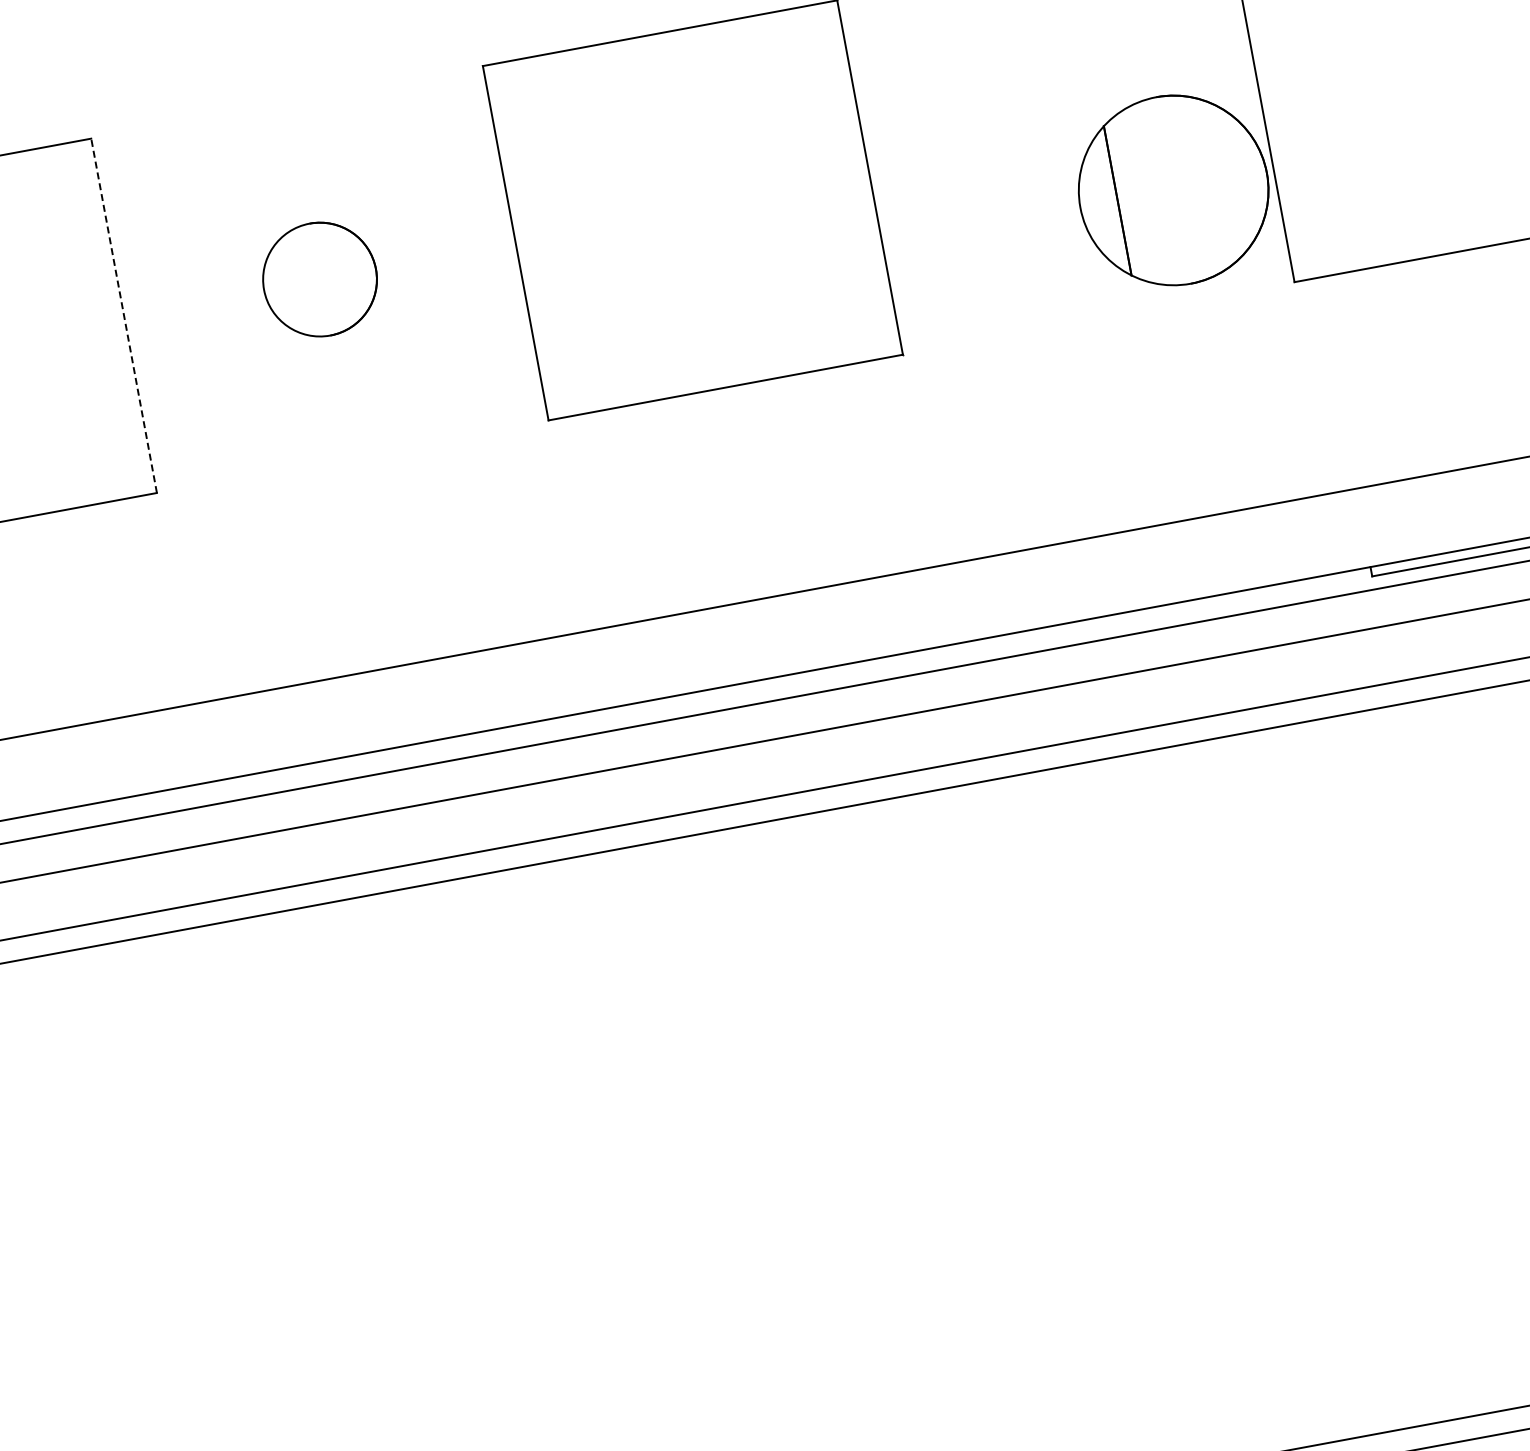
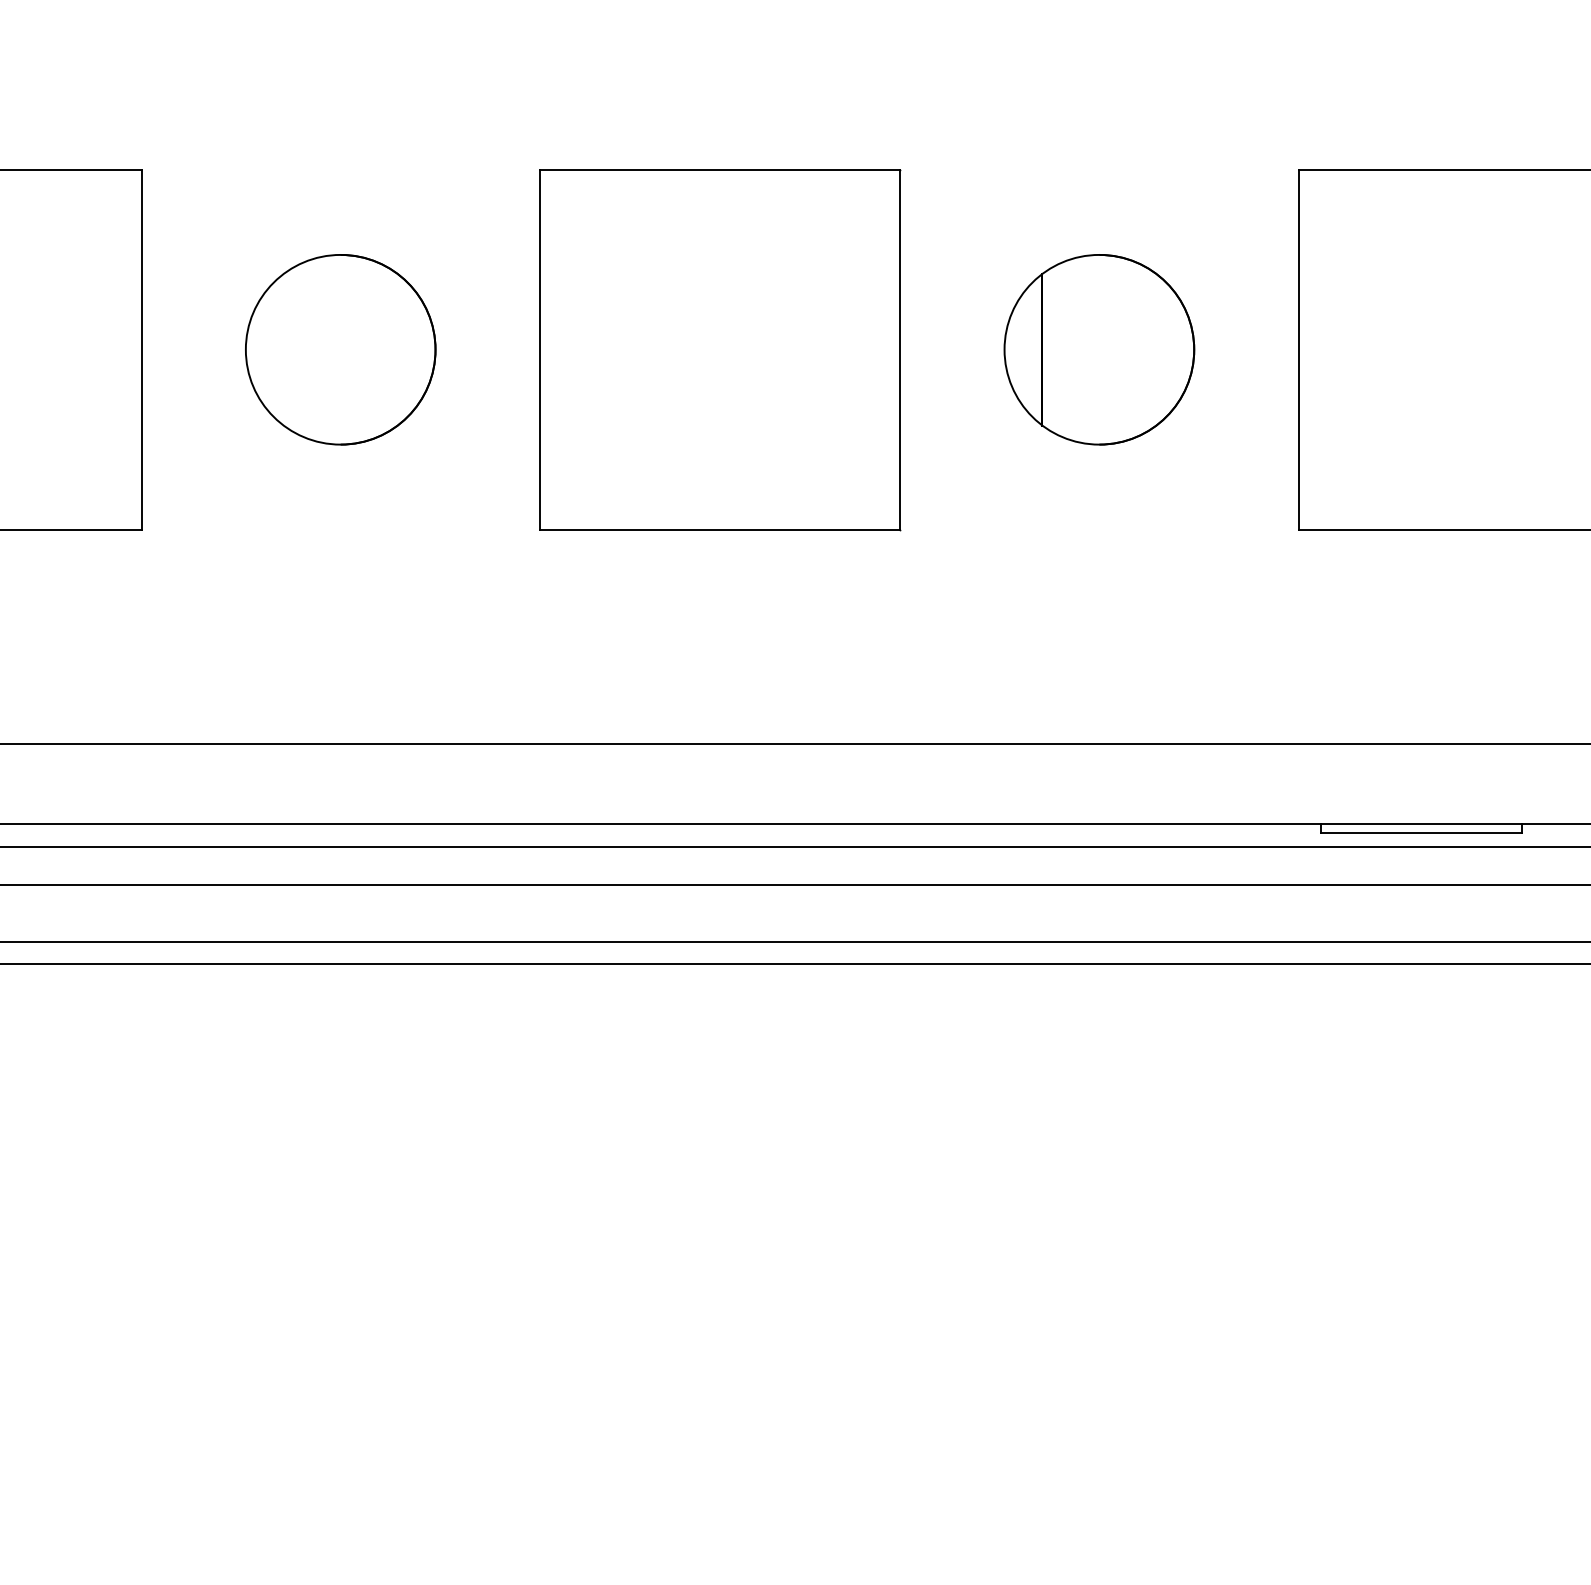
part: (1173, 190) -> (1099, 349), moved
circle: (319, 279) -> (340, 349), size x1.67
line: (124, 315) -> (141, 349), dashed -> solid

